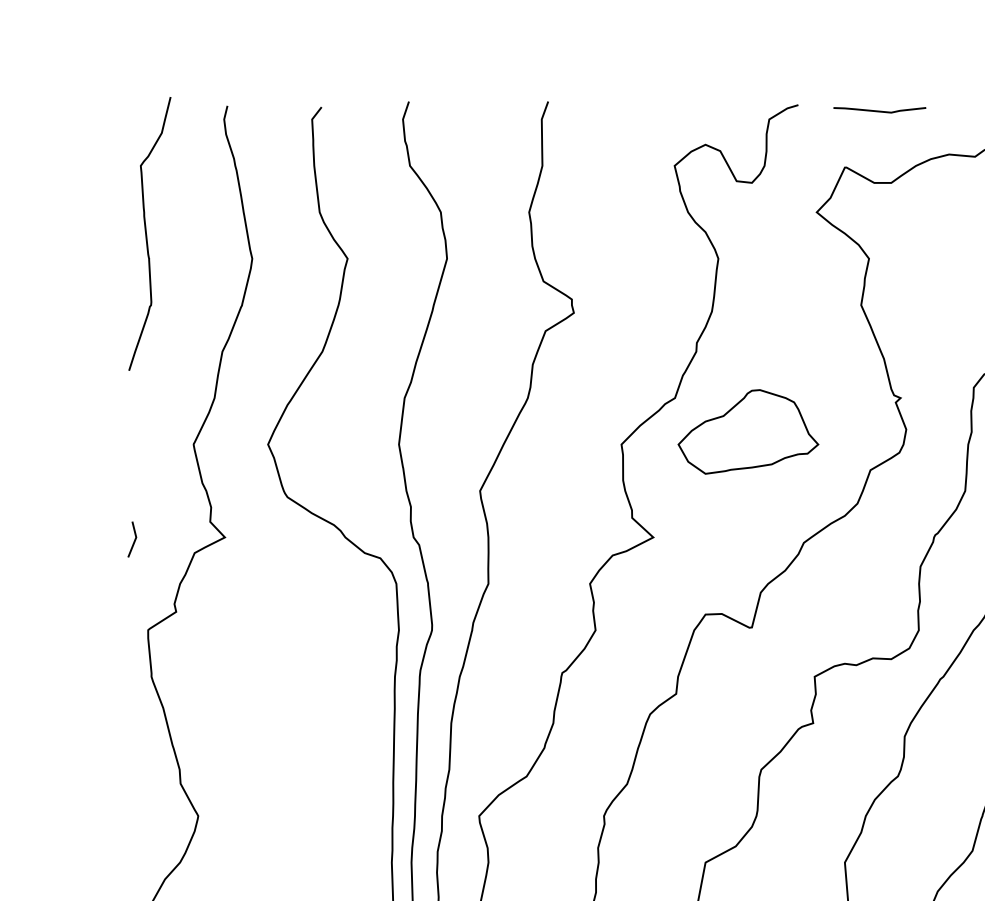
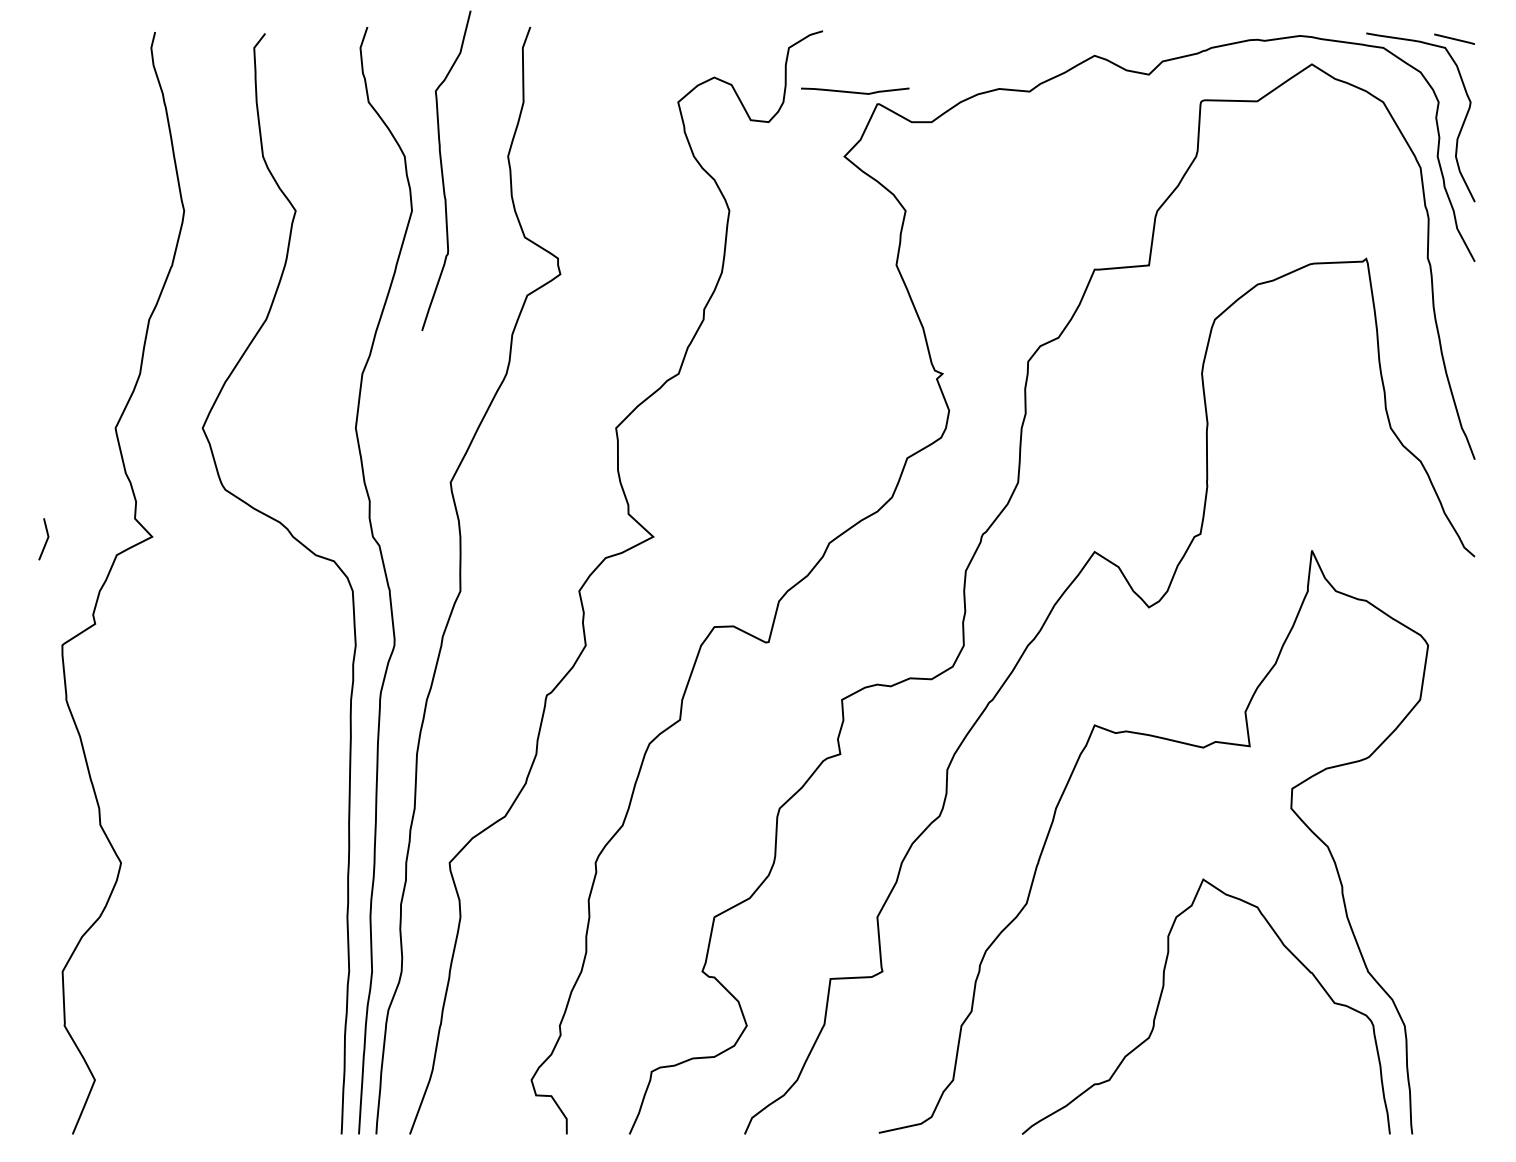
curve: (880, 110) -> (855, 91), moved
curve: (146, 233) -> (442, 170), moved
part: (748, 431) -> (764, 413), removed

